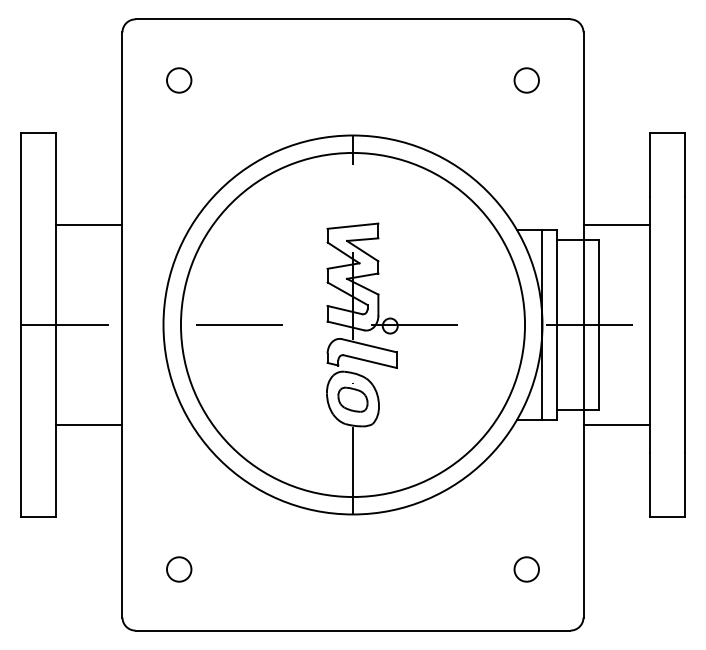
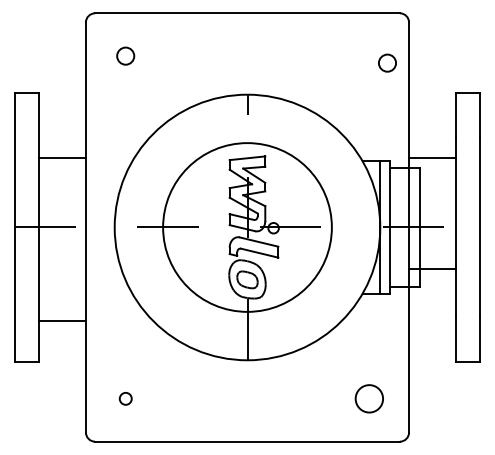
circle: (526, 80) -> (387, 63), moved
circle: (352, 324) -> (247, 227), size x0.7
line: (89, 424) -> (62, 320), moved
line: (616, 424) -> (432, 268), moved
circle: (179, 569) -> (125, 398), size x0.7
circle: (526, 569) -> (369, 398), size x1.6

